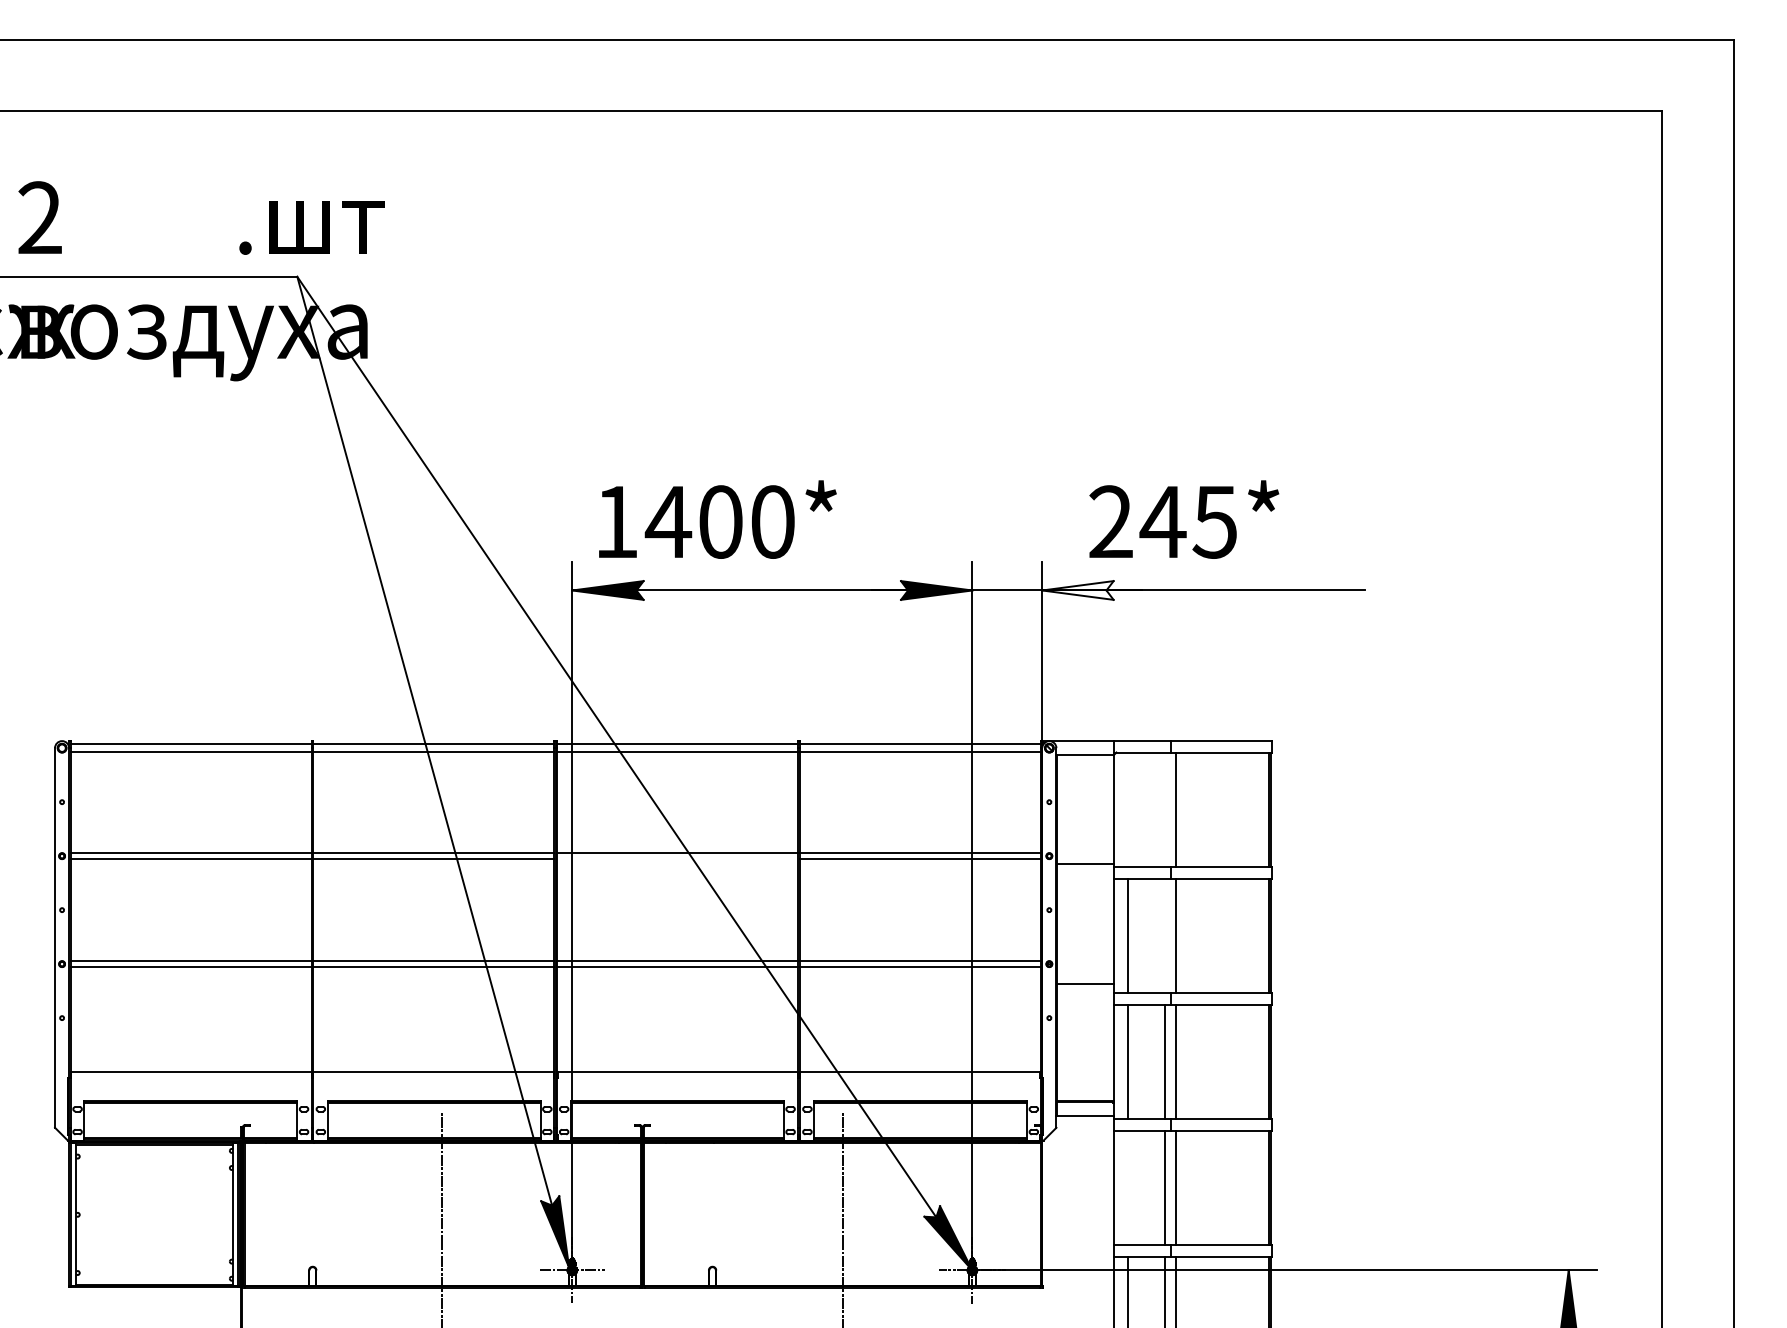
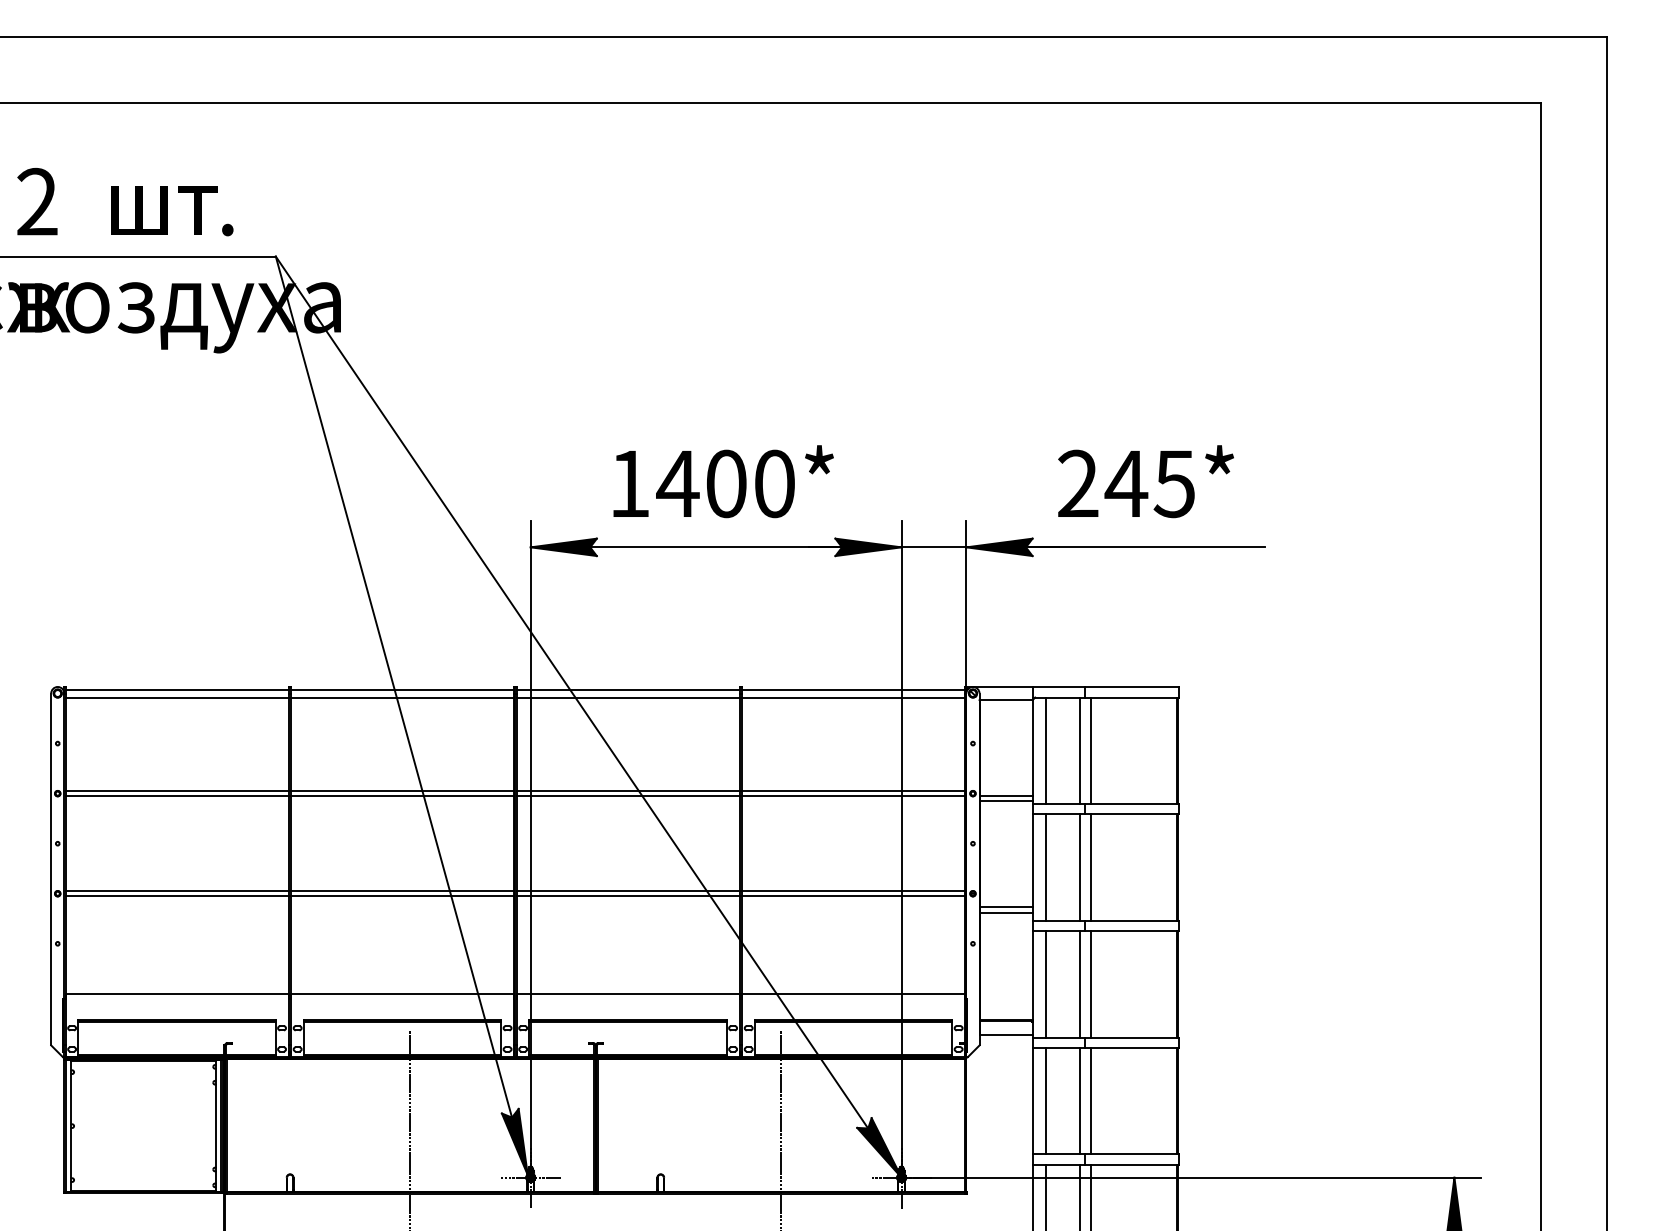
text: (327, 227) -> (164, 210), moved
text: (717, 519) -> (723, 481), moved
text: (1183, 519) -> (1145, 481), moved
fill: (1077, 590) -> (999, 547), added
line: (1127, 809) -> (1045, 750), added
line: (1165, 809) -> (1080, 750), added
line: (1084, 858) -> (1005, 795), added
line: (677, 859) -> (628, 796), added
line: (1165, 935) -> (1080, 867), added
line: (1084, 978) -> (1005, 907), added
line: (1127, 1188) -> (1045, 1101), added

